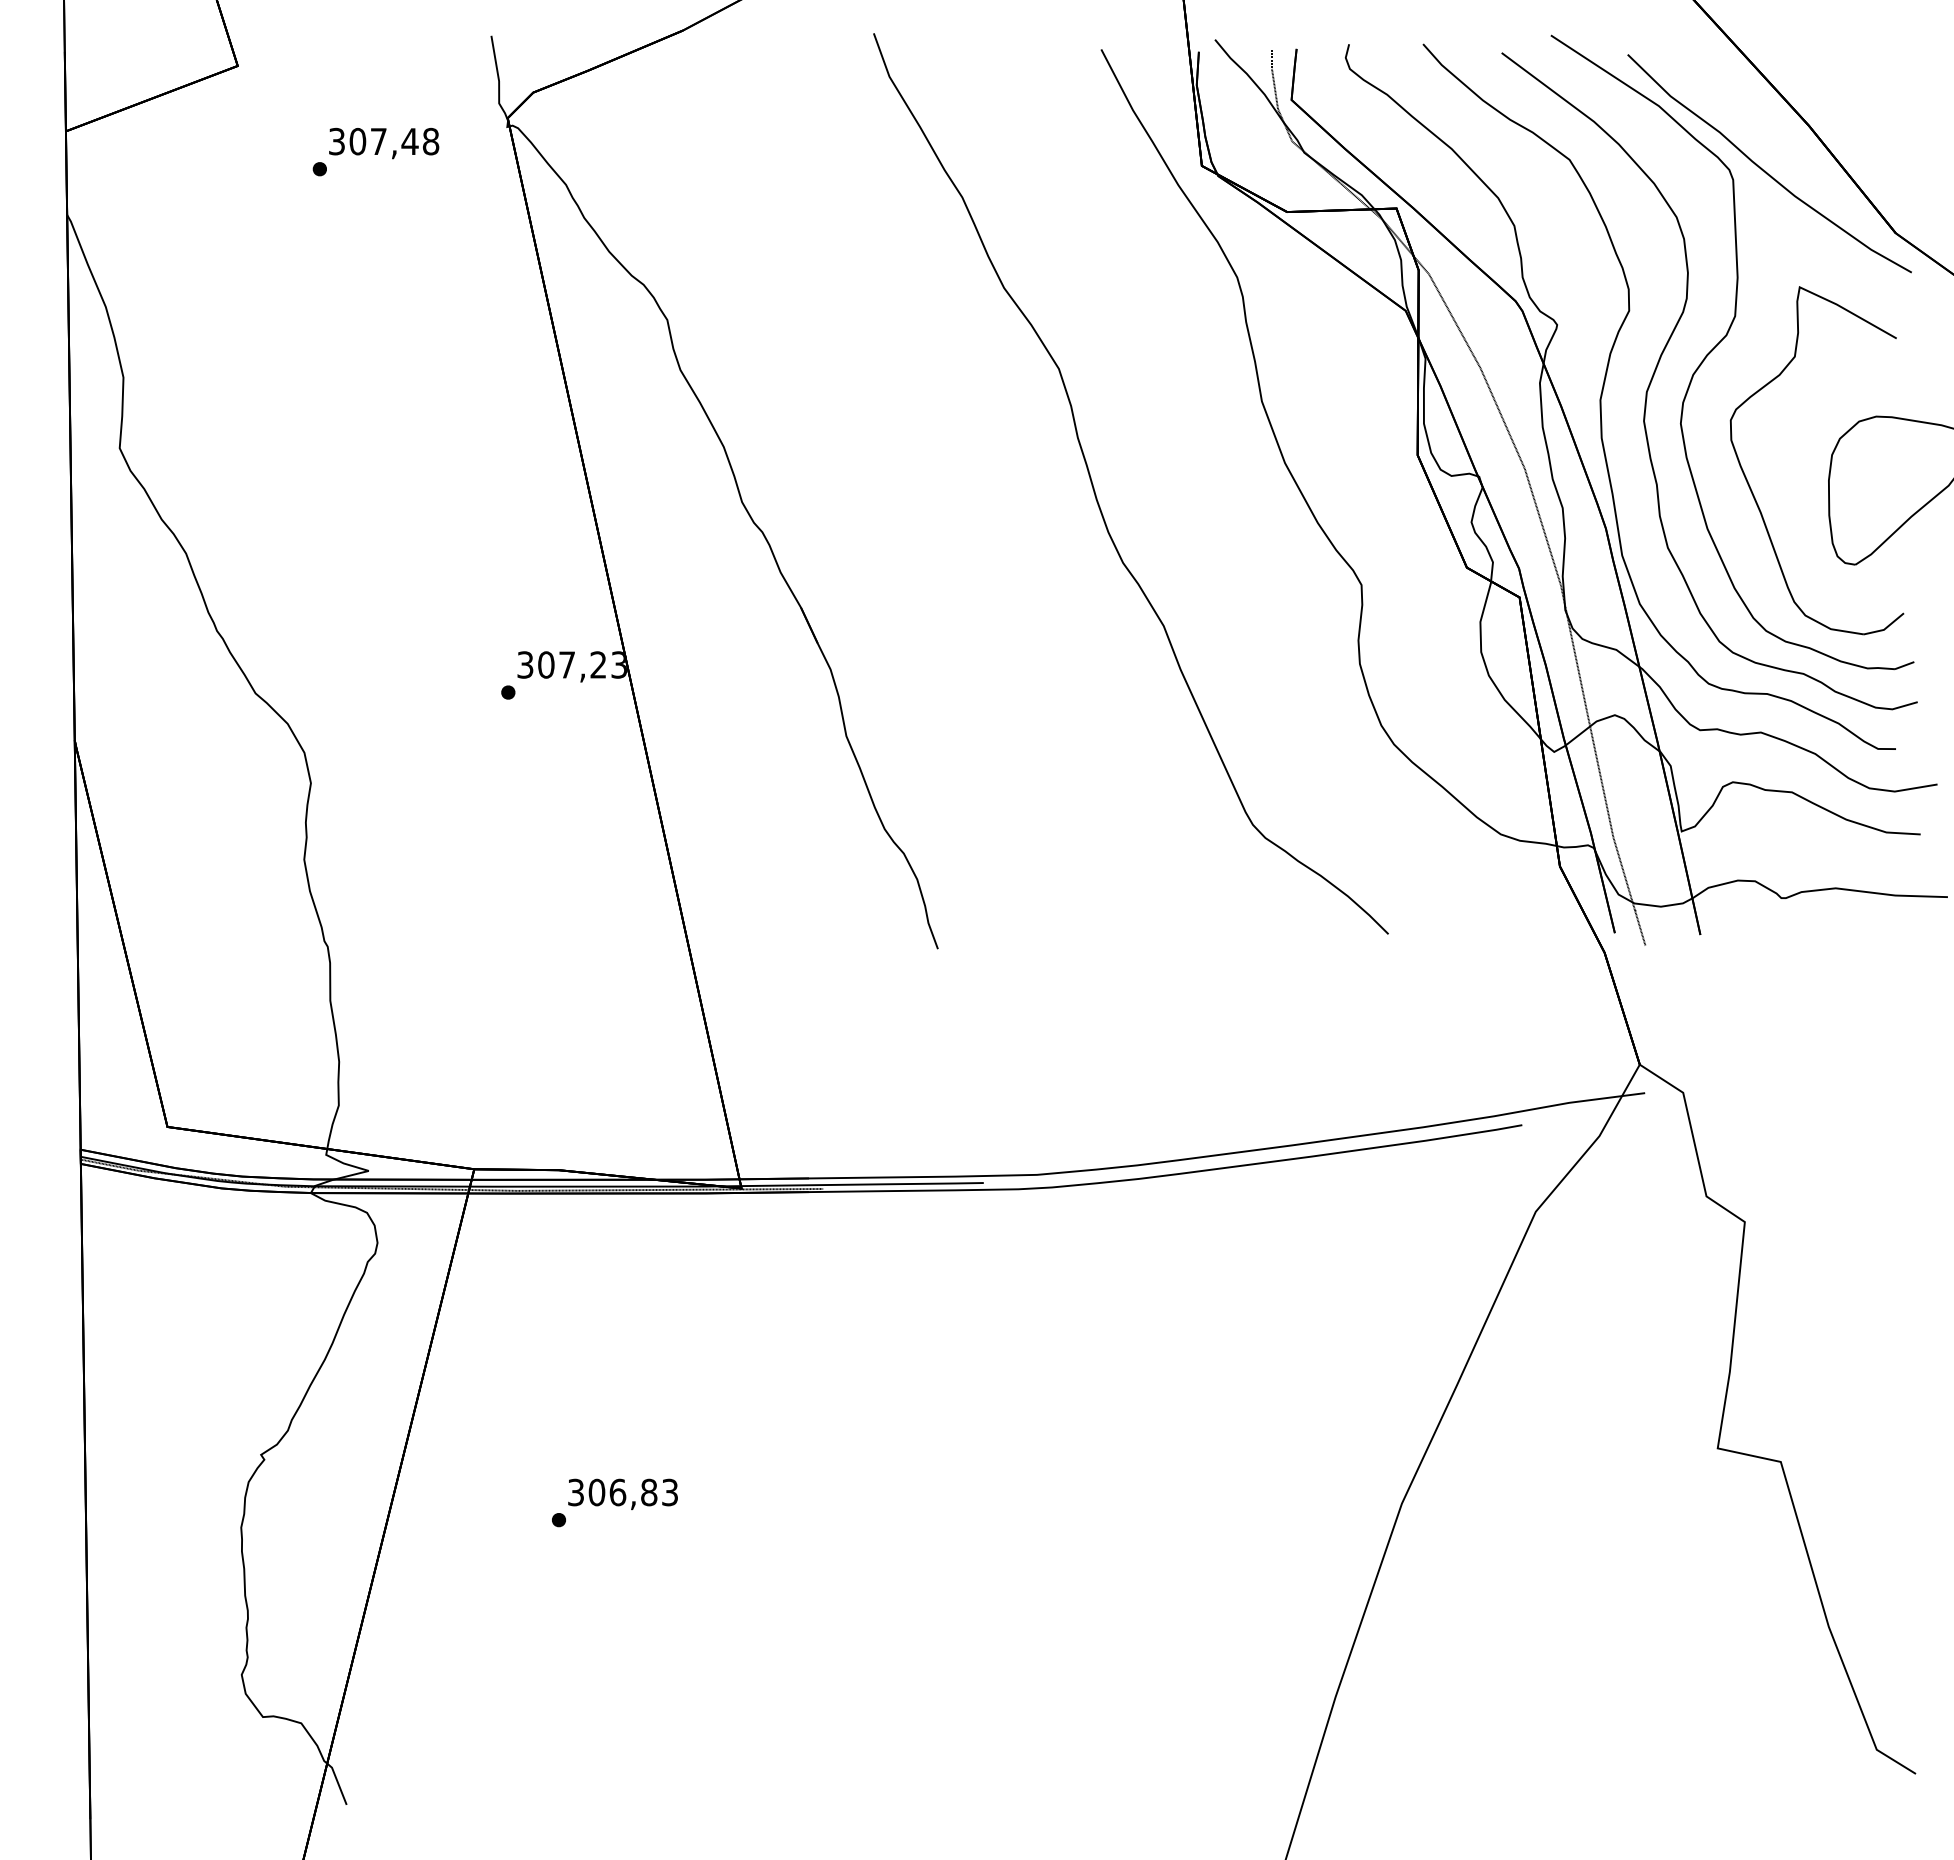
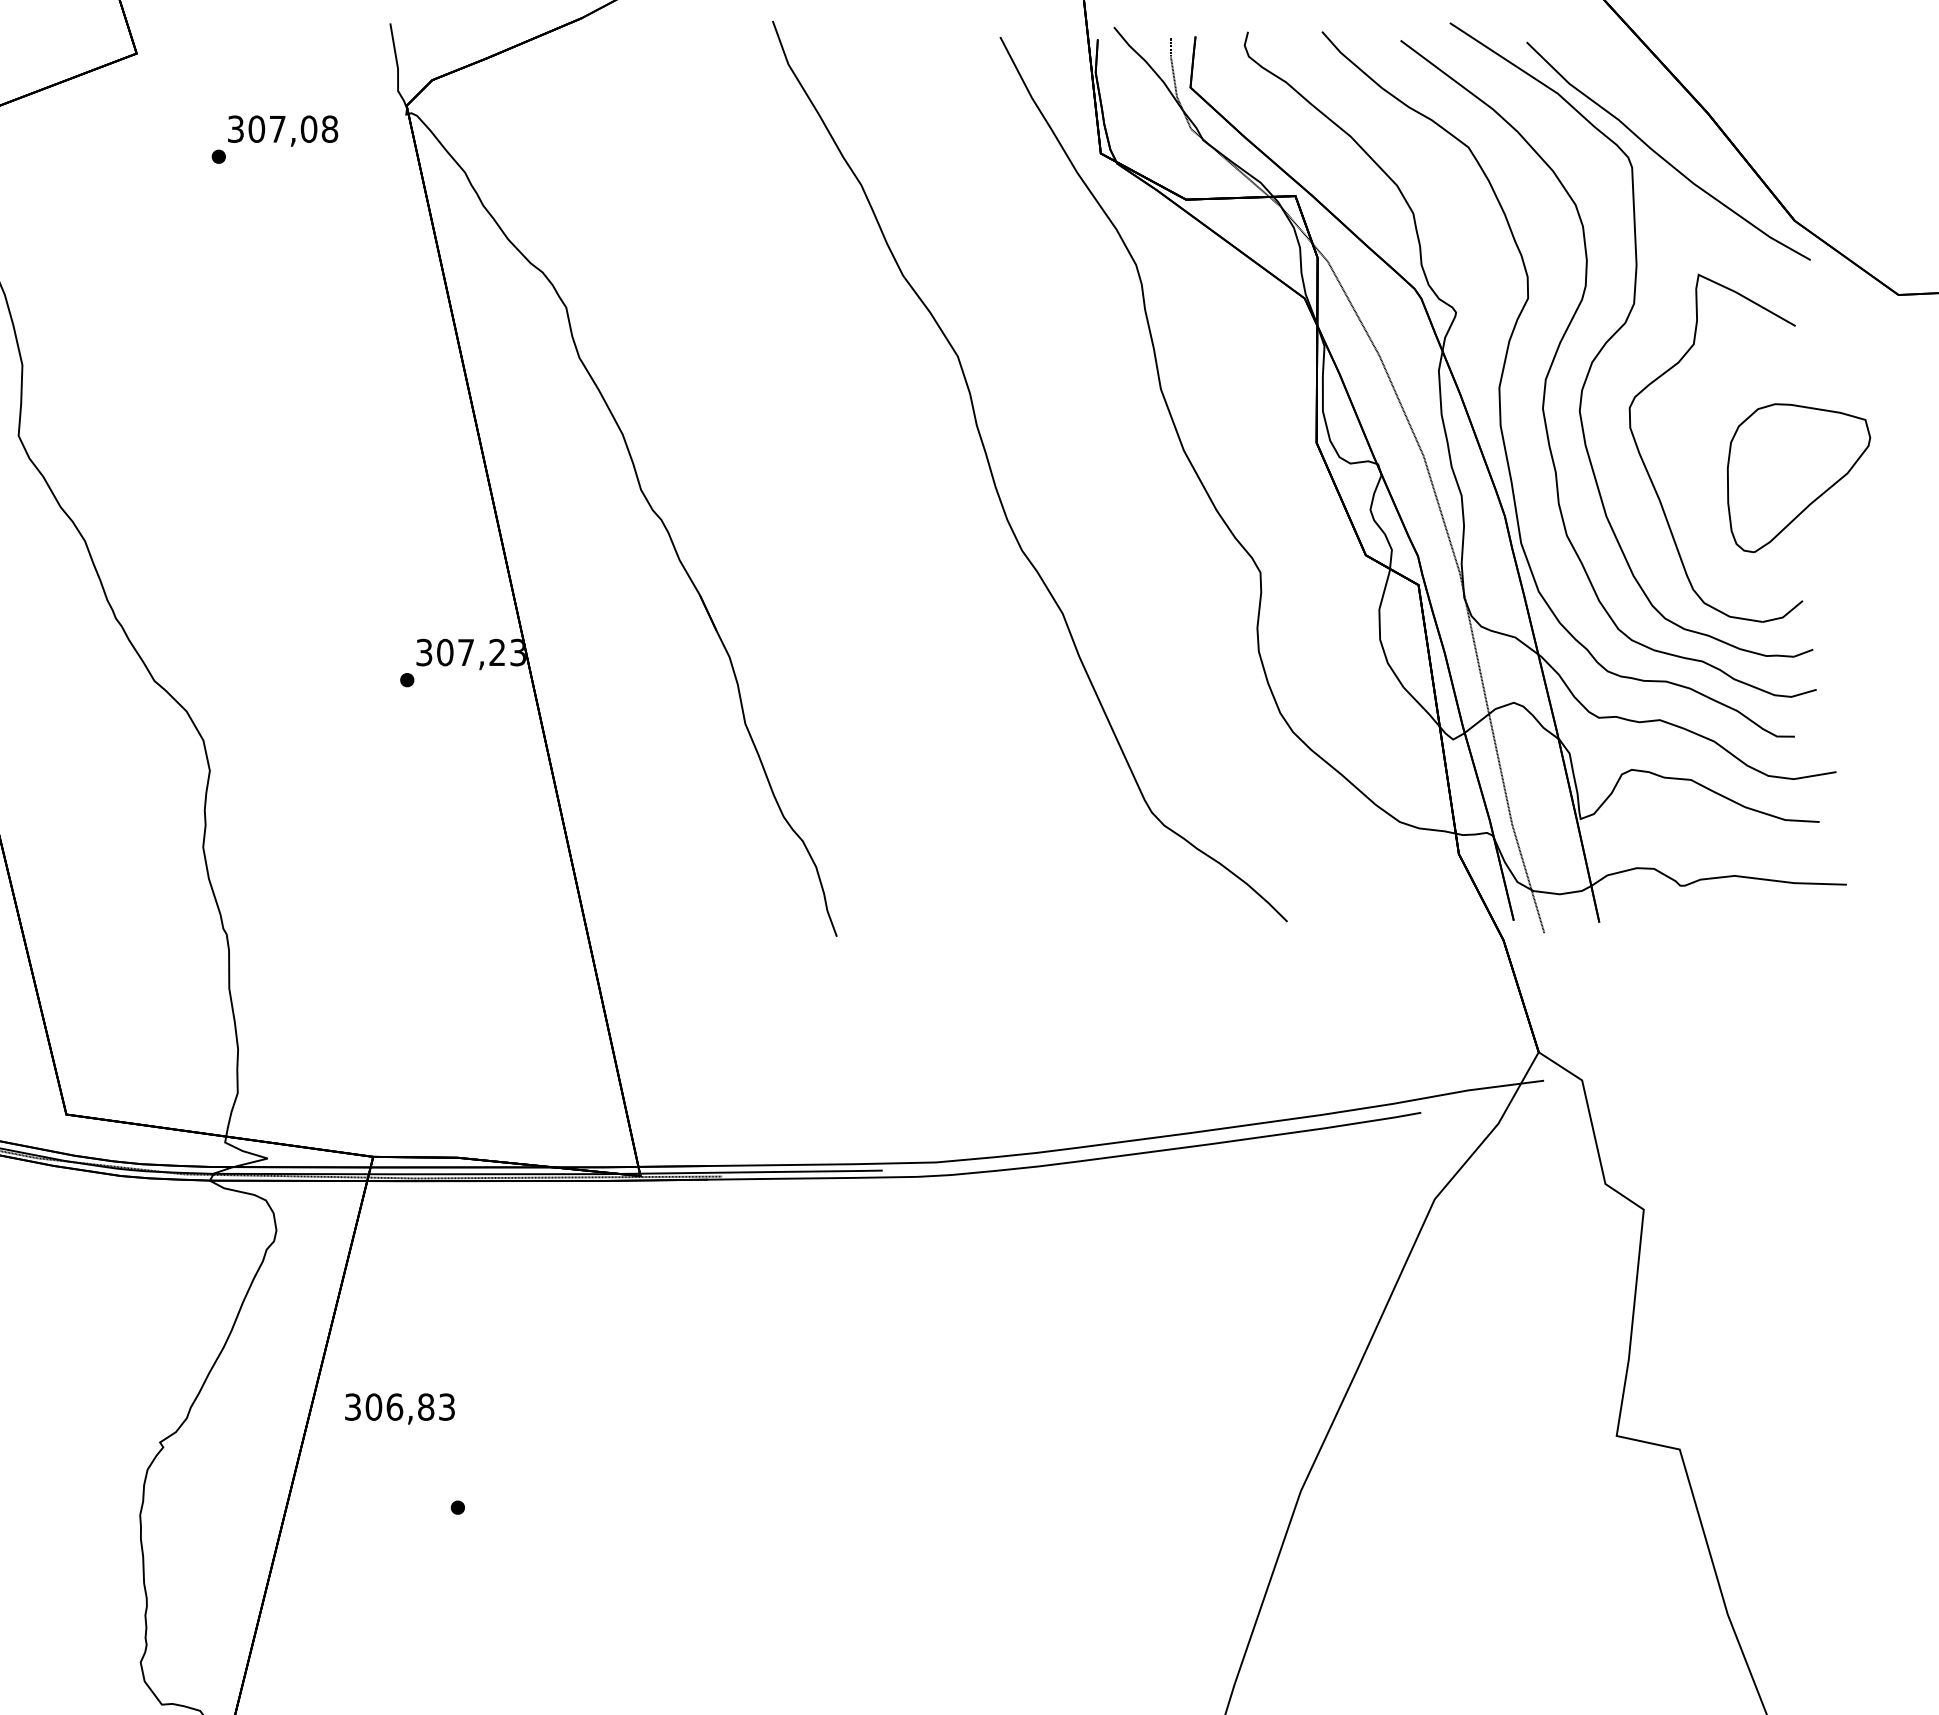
text: (409, 141) -> (308, 129), 307,48 -> 307,08
text: (622, 1493) -> (399, 1408), moved

